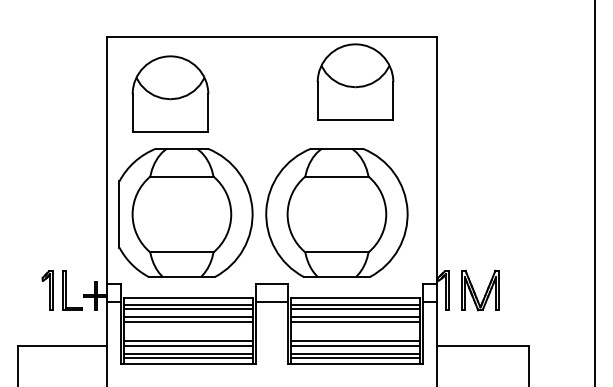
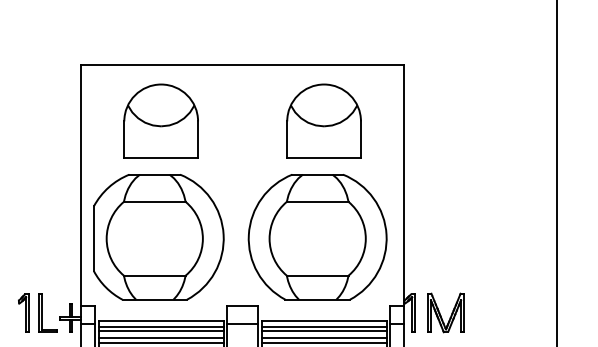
part: (355, 81) -> (324, 120), moved
part: (170, 93) -> (161, 120), moved
part: (336, 212) -> (317, 236), moved

